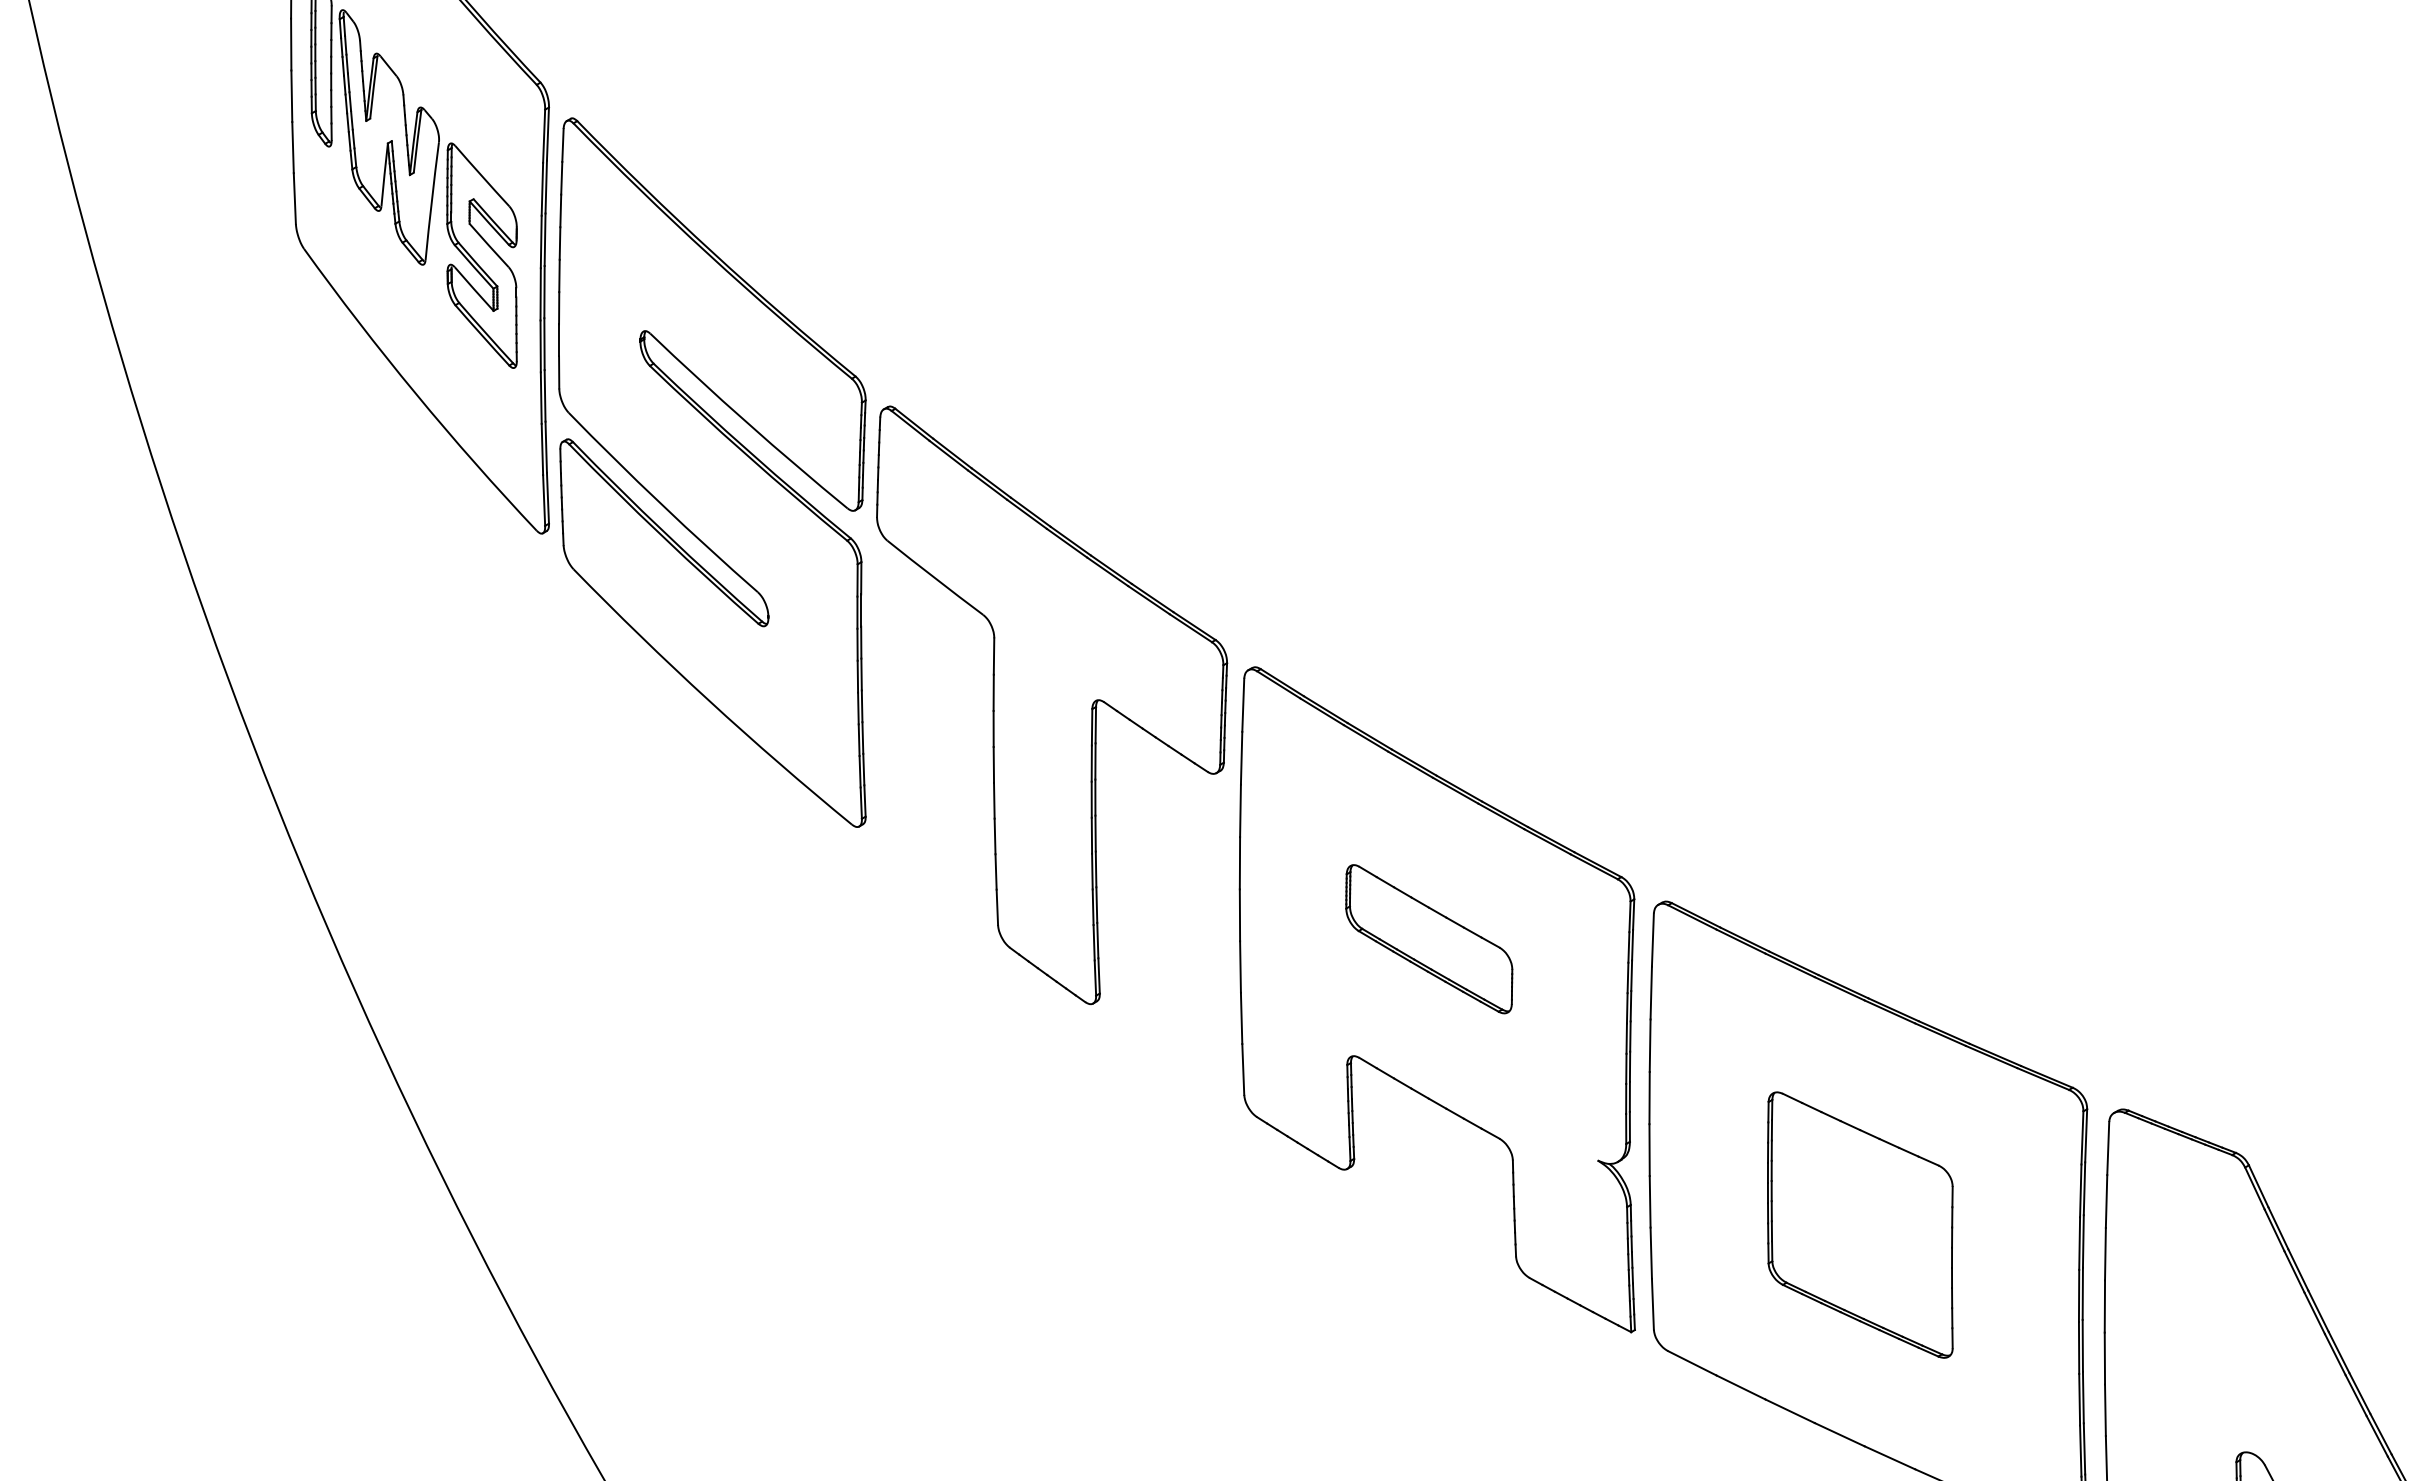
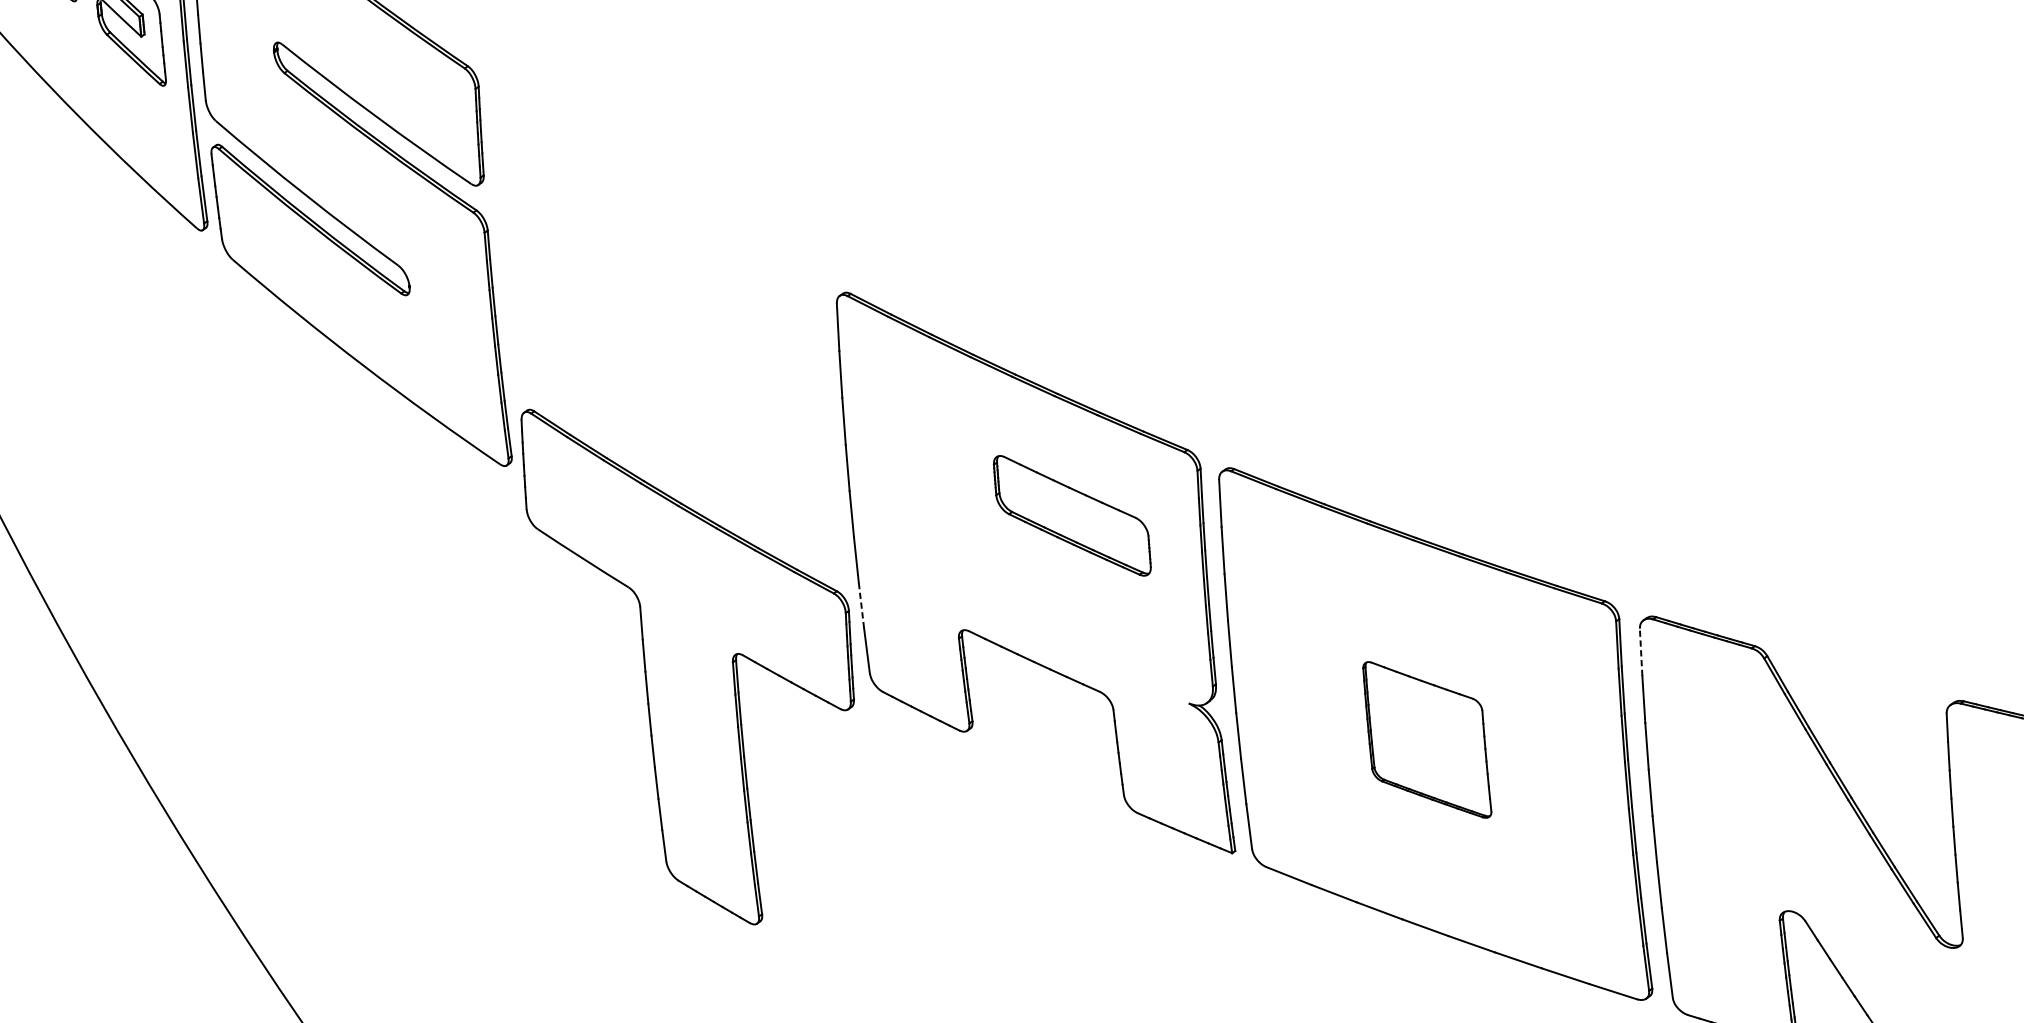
part: (1052, 705) -> (697, 662), moved
part: (1429, 939) -> (1072, 516), moved
line: (1241, 1018) -> (861, 605), solid -> dashed
line: (2108, 1148) -> (1641, 652), solid -> dashed
part: (1860, 1224) -> (1427, 739), size x0.7

